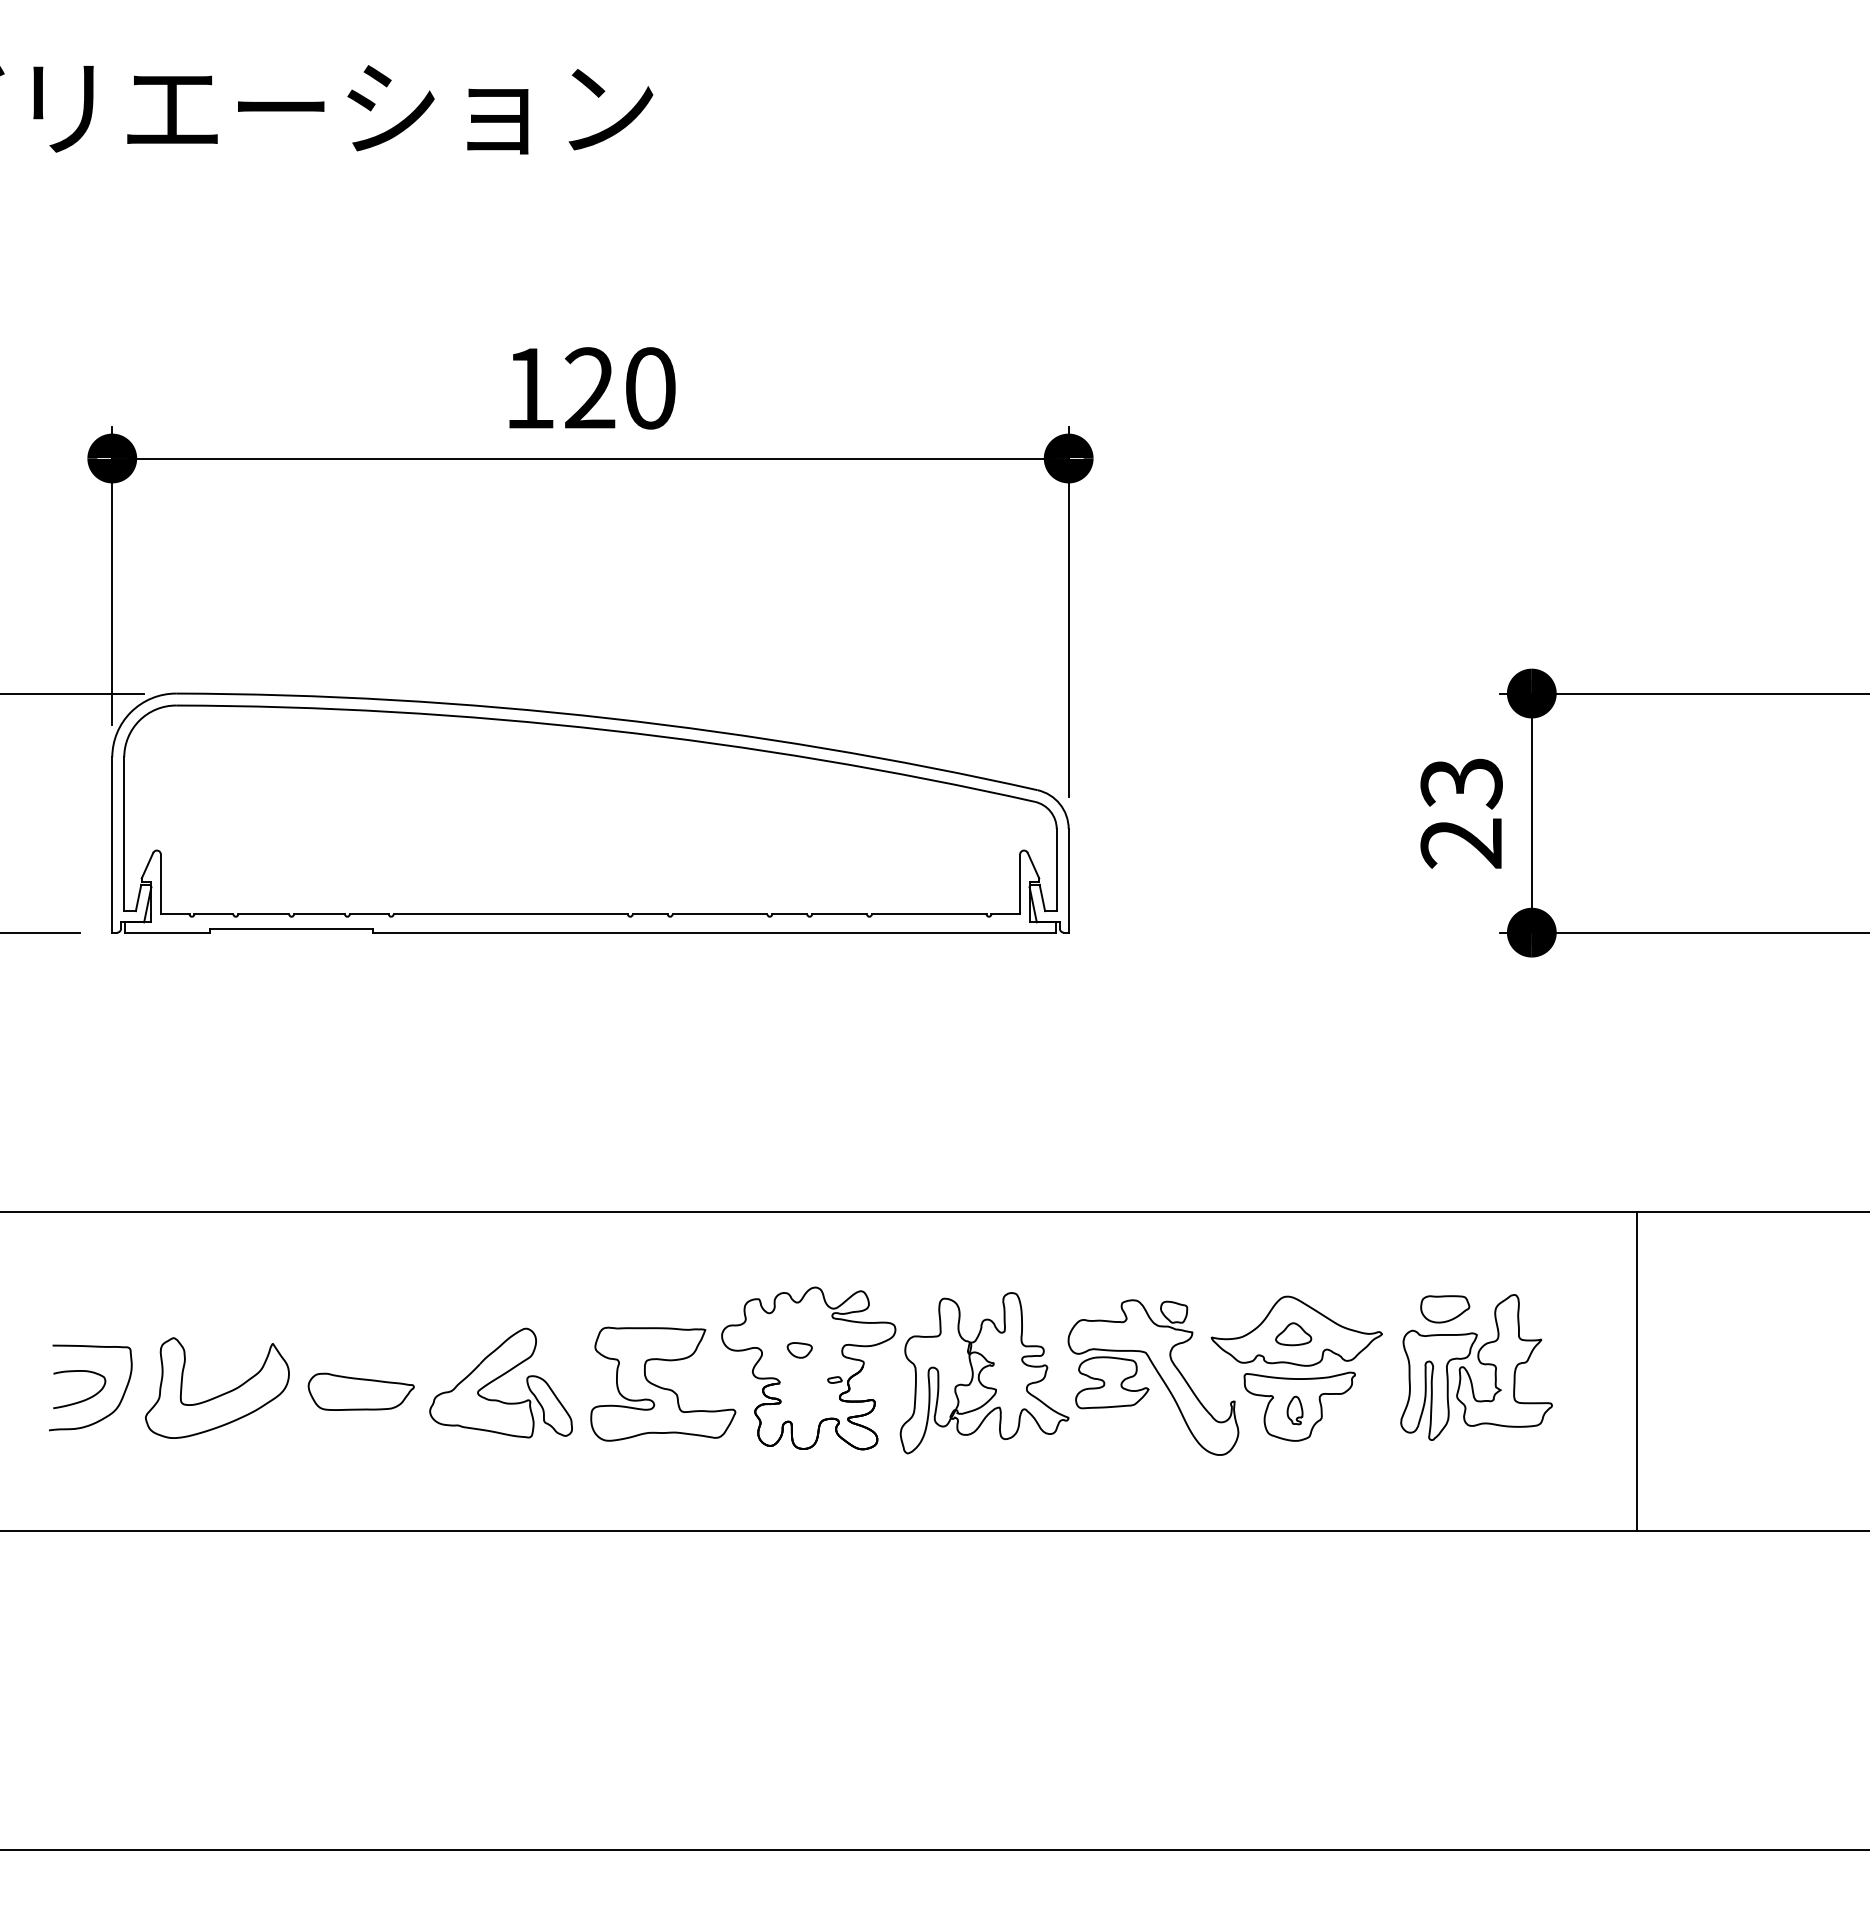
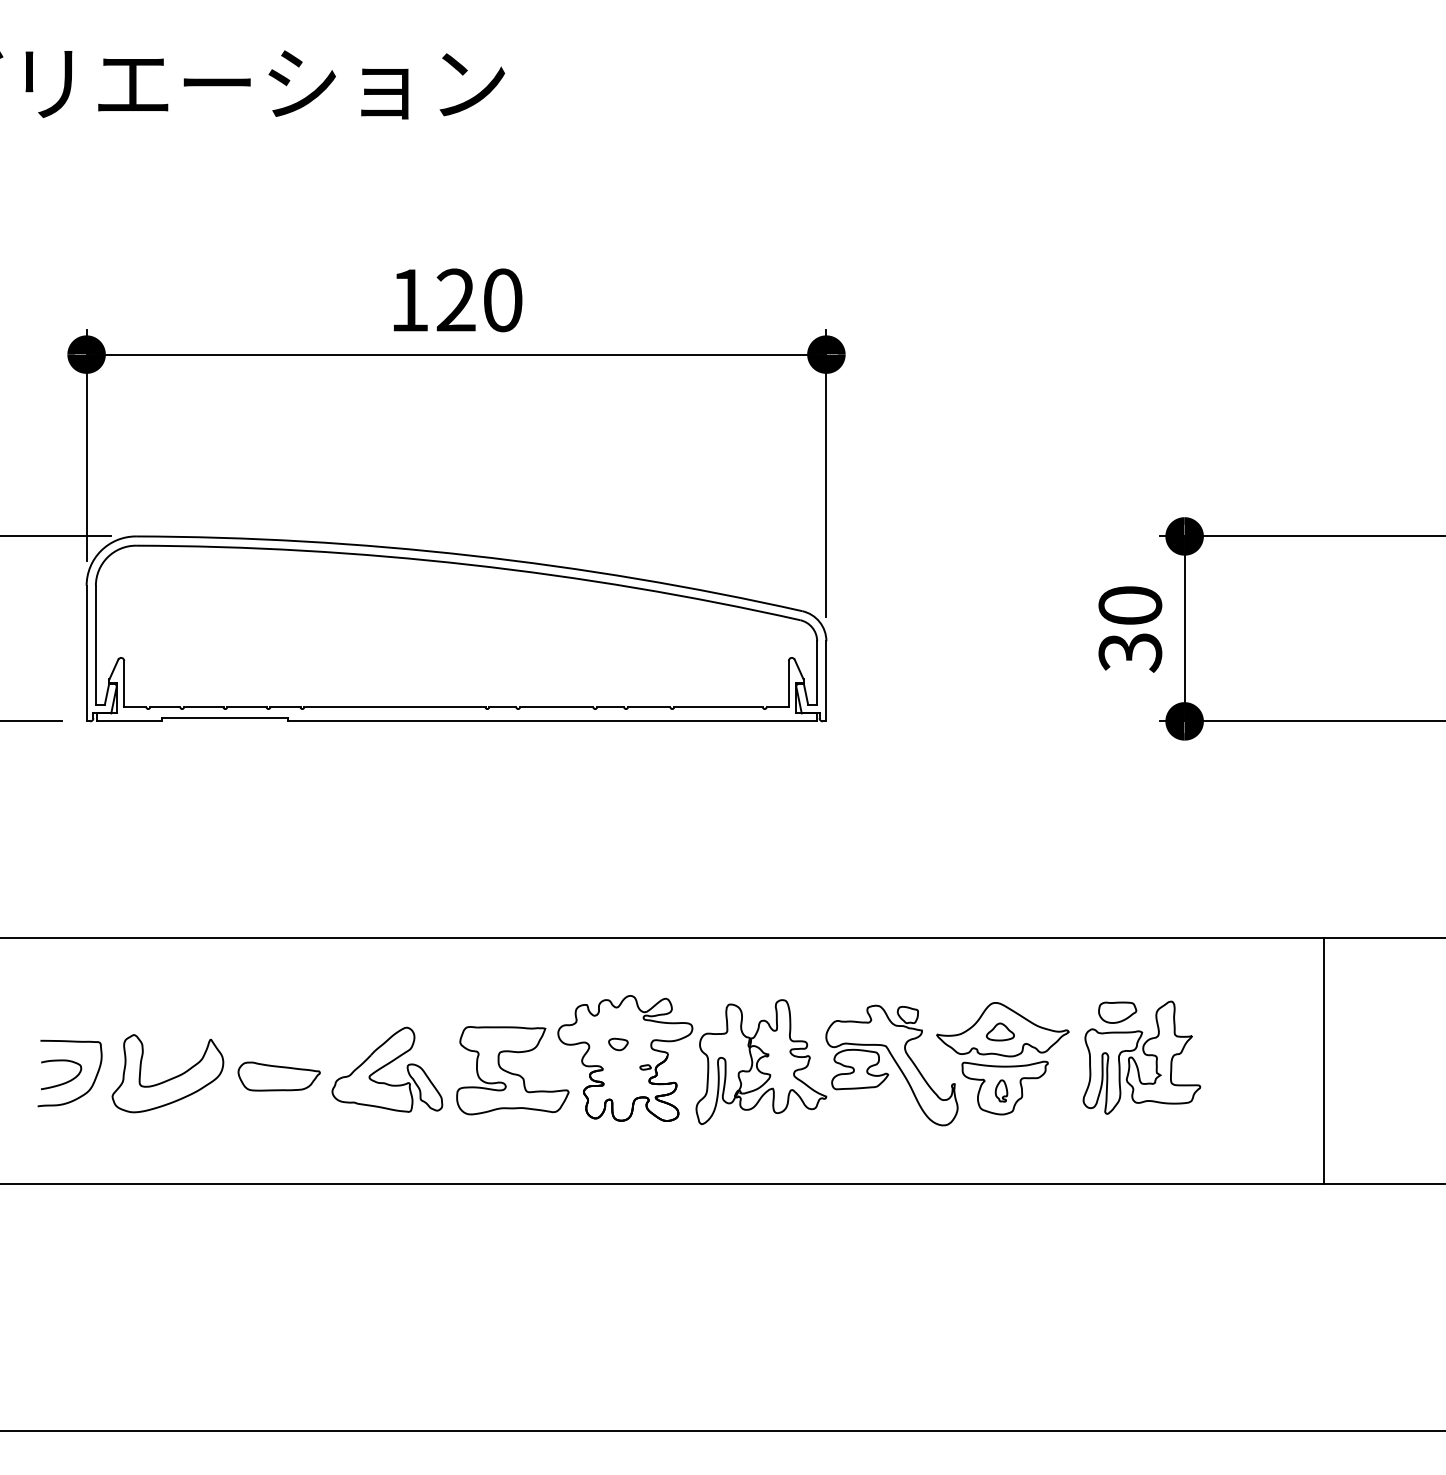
text: (1461, 813) -> (1130, 629), 23 -> 30
line: (1637, 1371) -> (1323, 1060), moved

